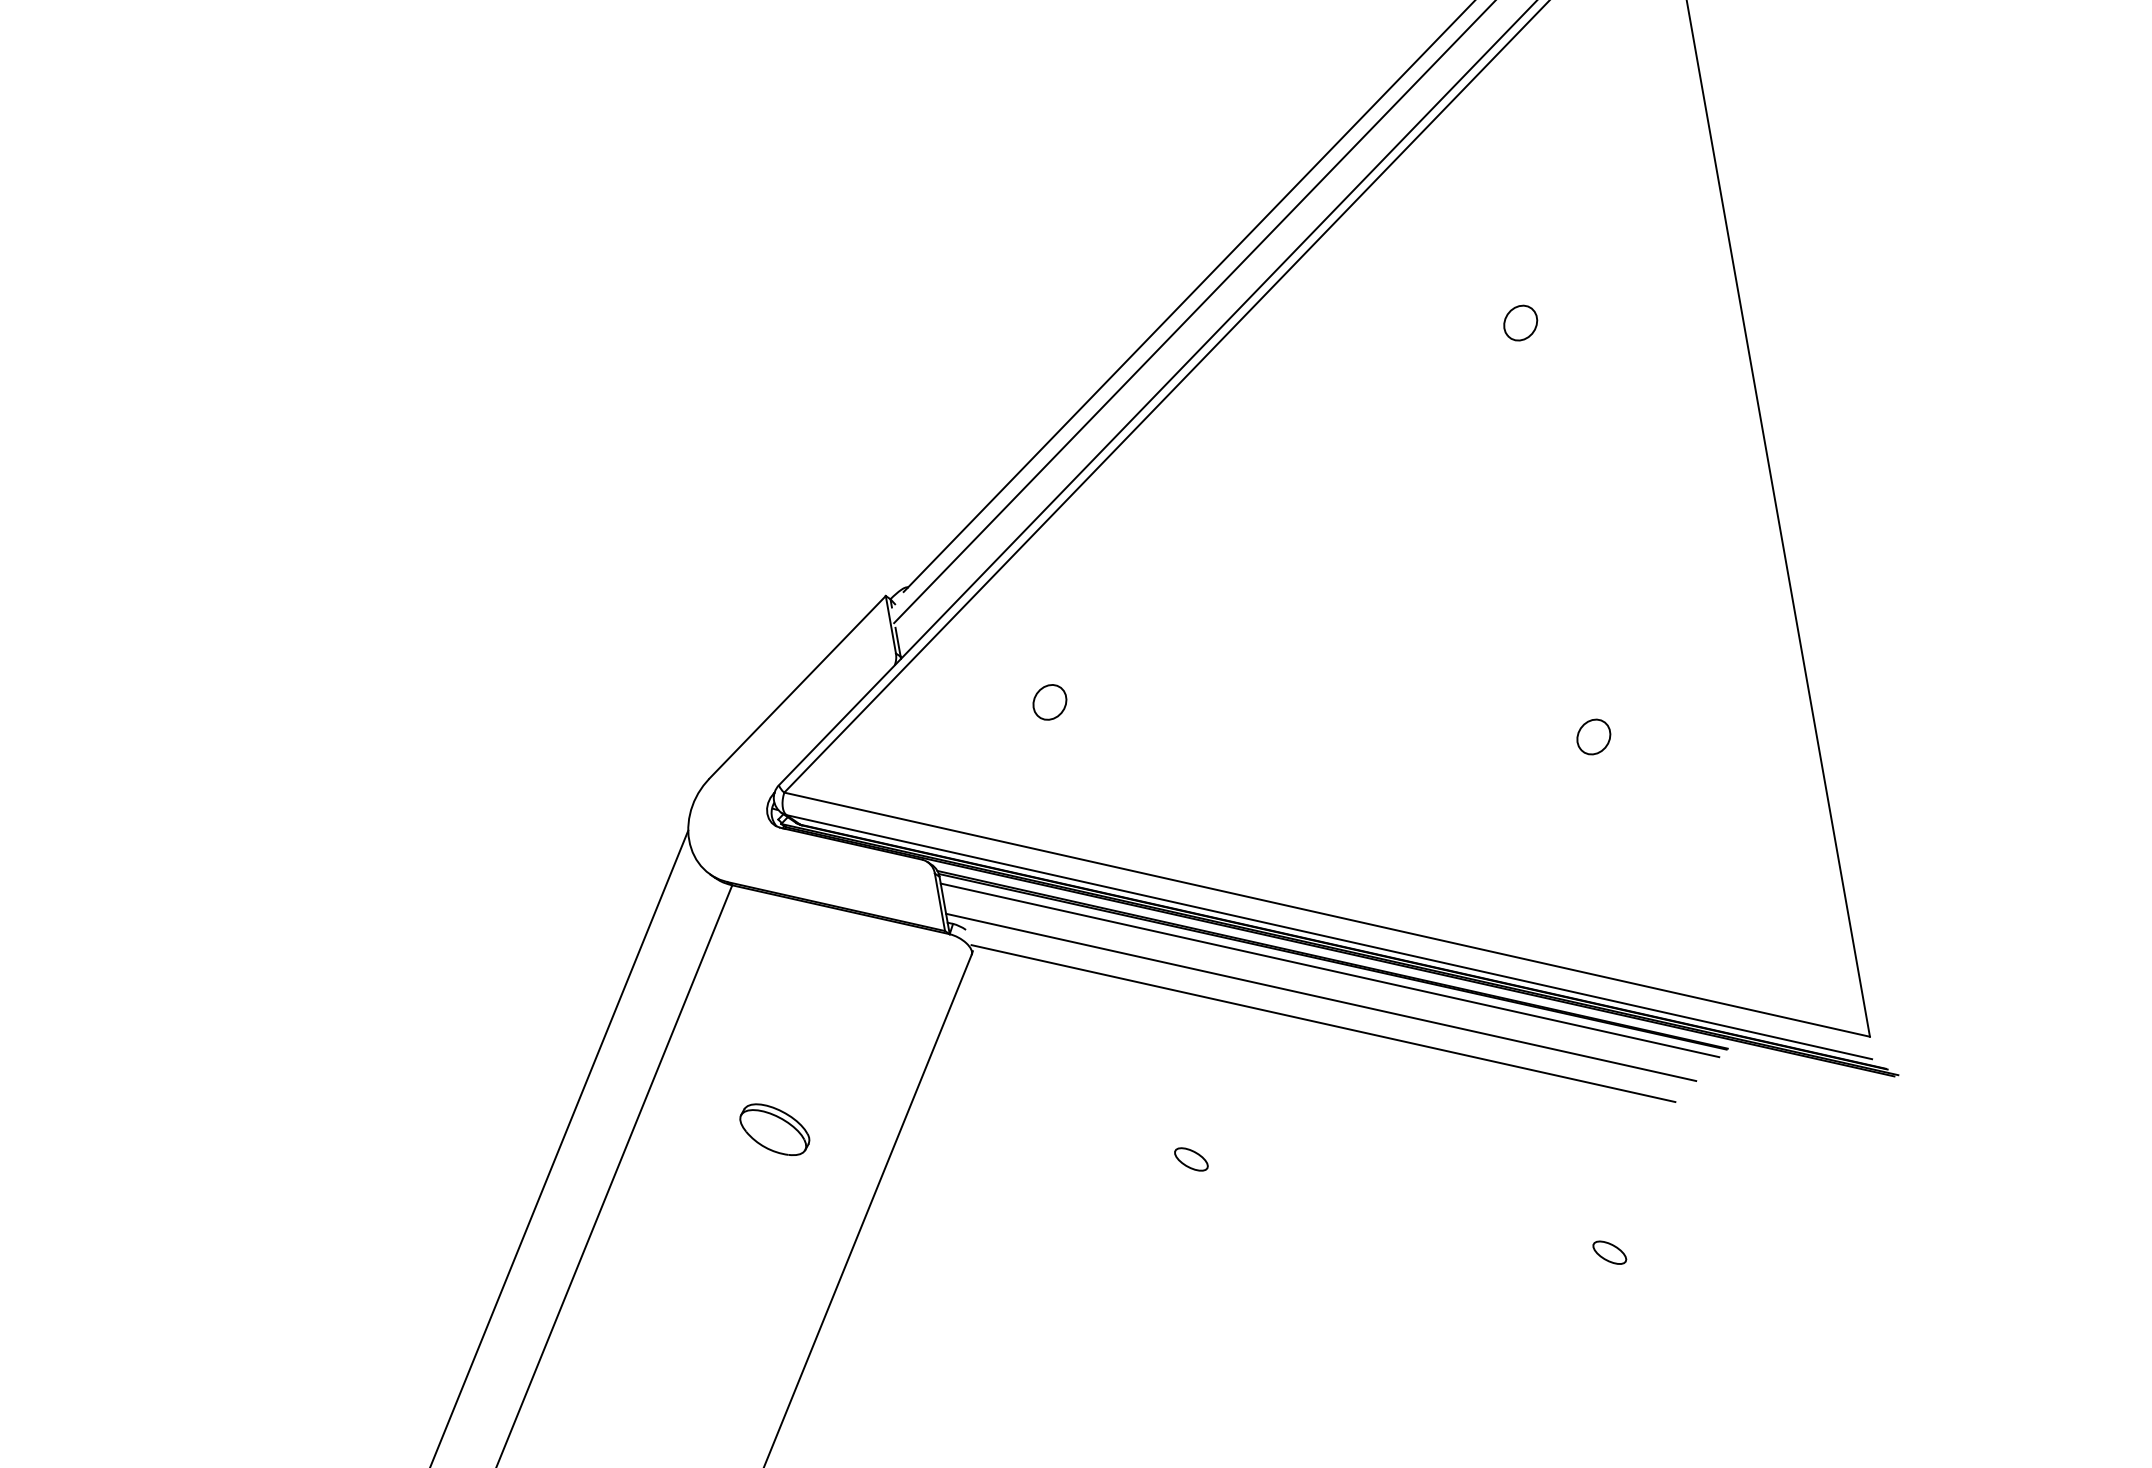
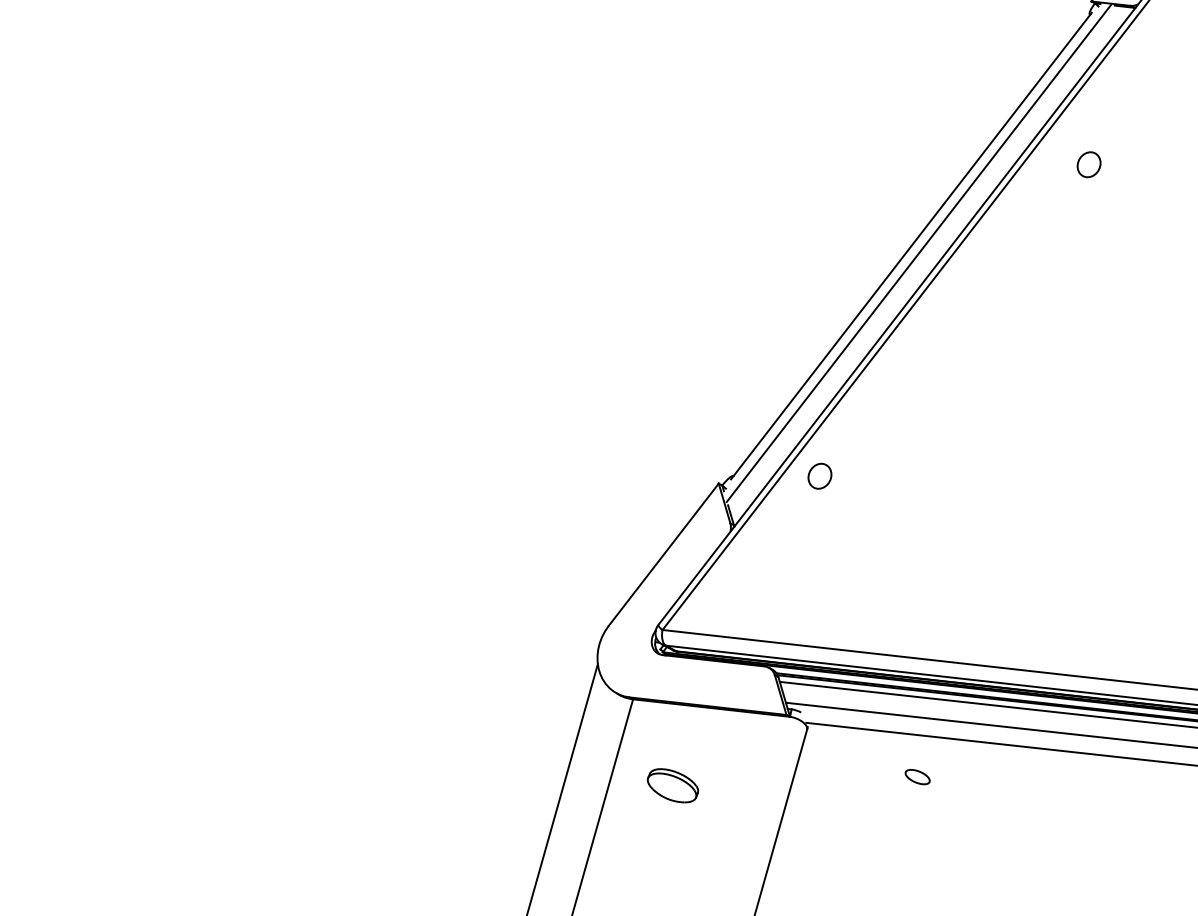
part: (1520, 322) -> (1088, 164), moved
part: (1049, 702) -> (819, 476), moved
part: (774, 1129) -> (672, 785), moved
part: (1191, 1159) -> (917, 777), moved

